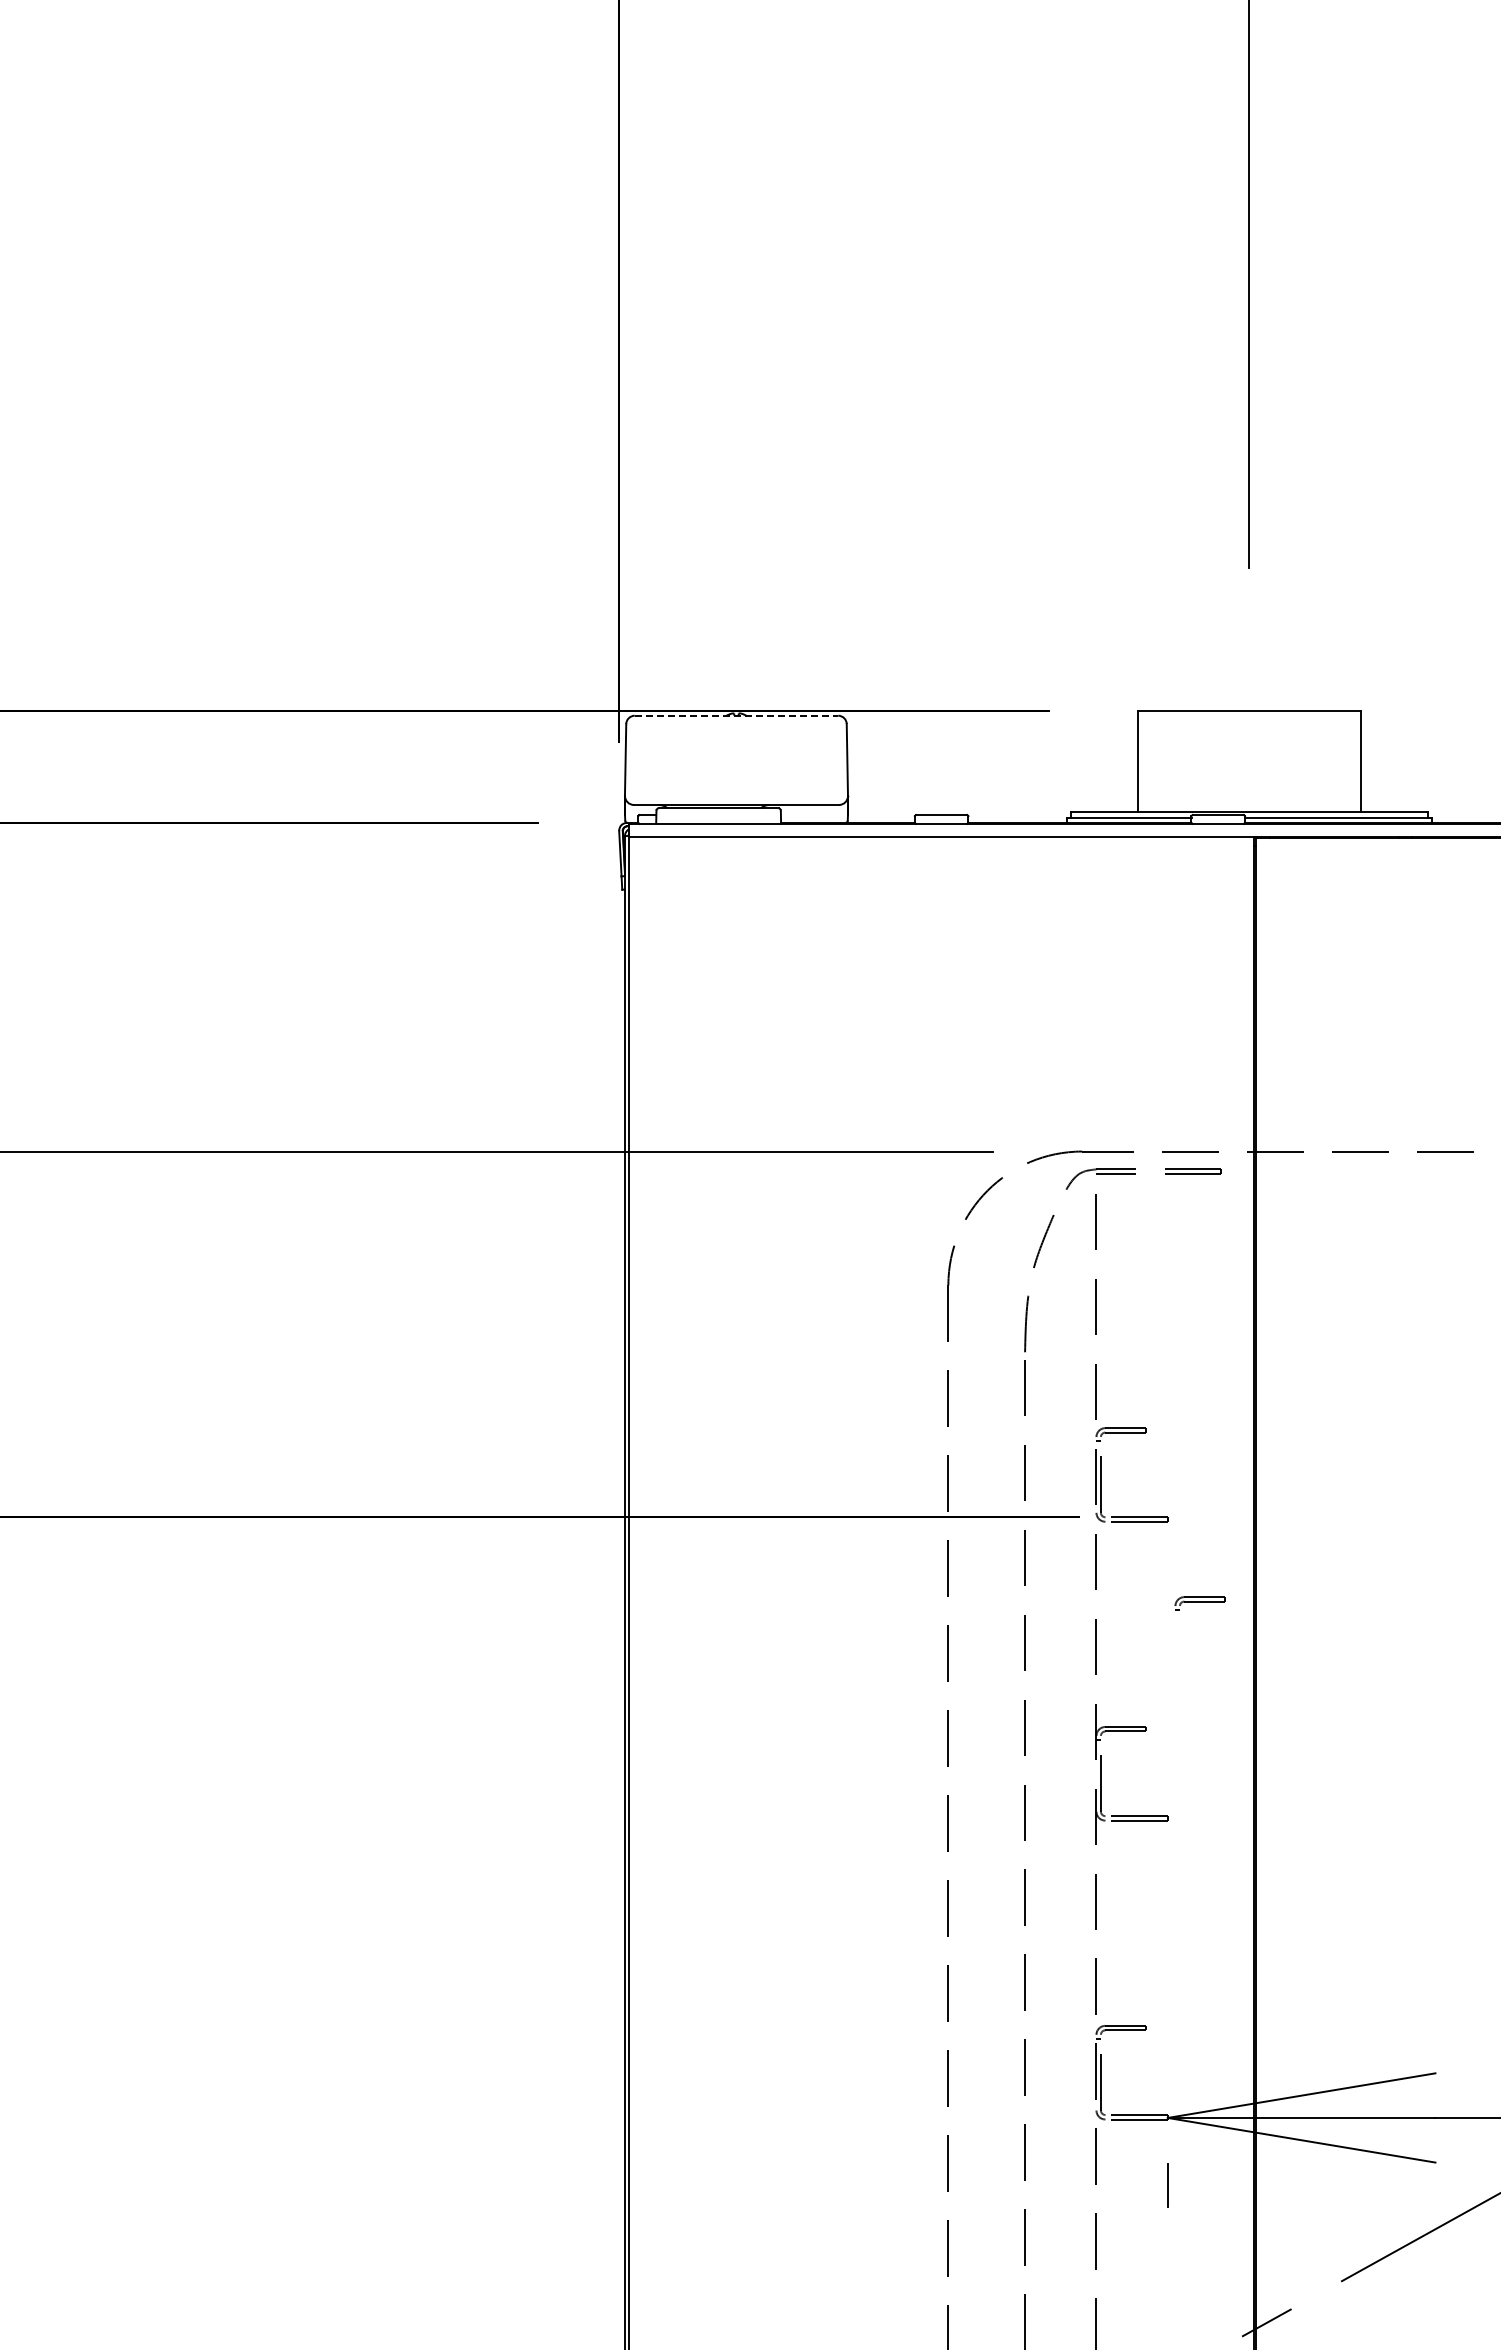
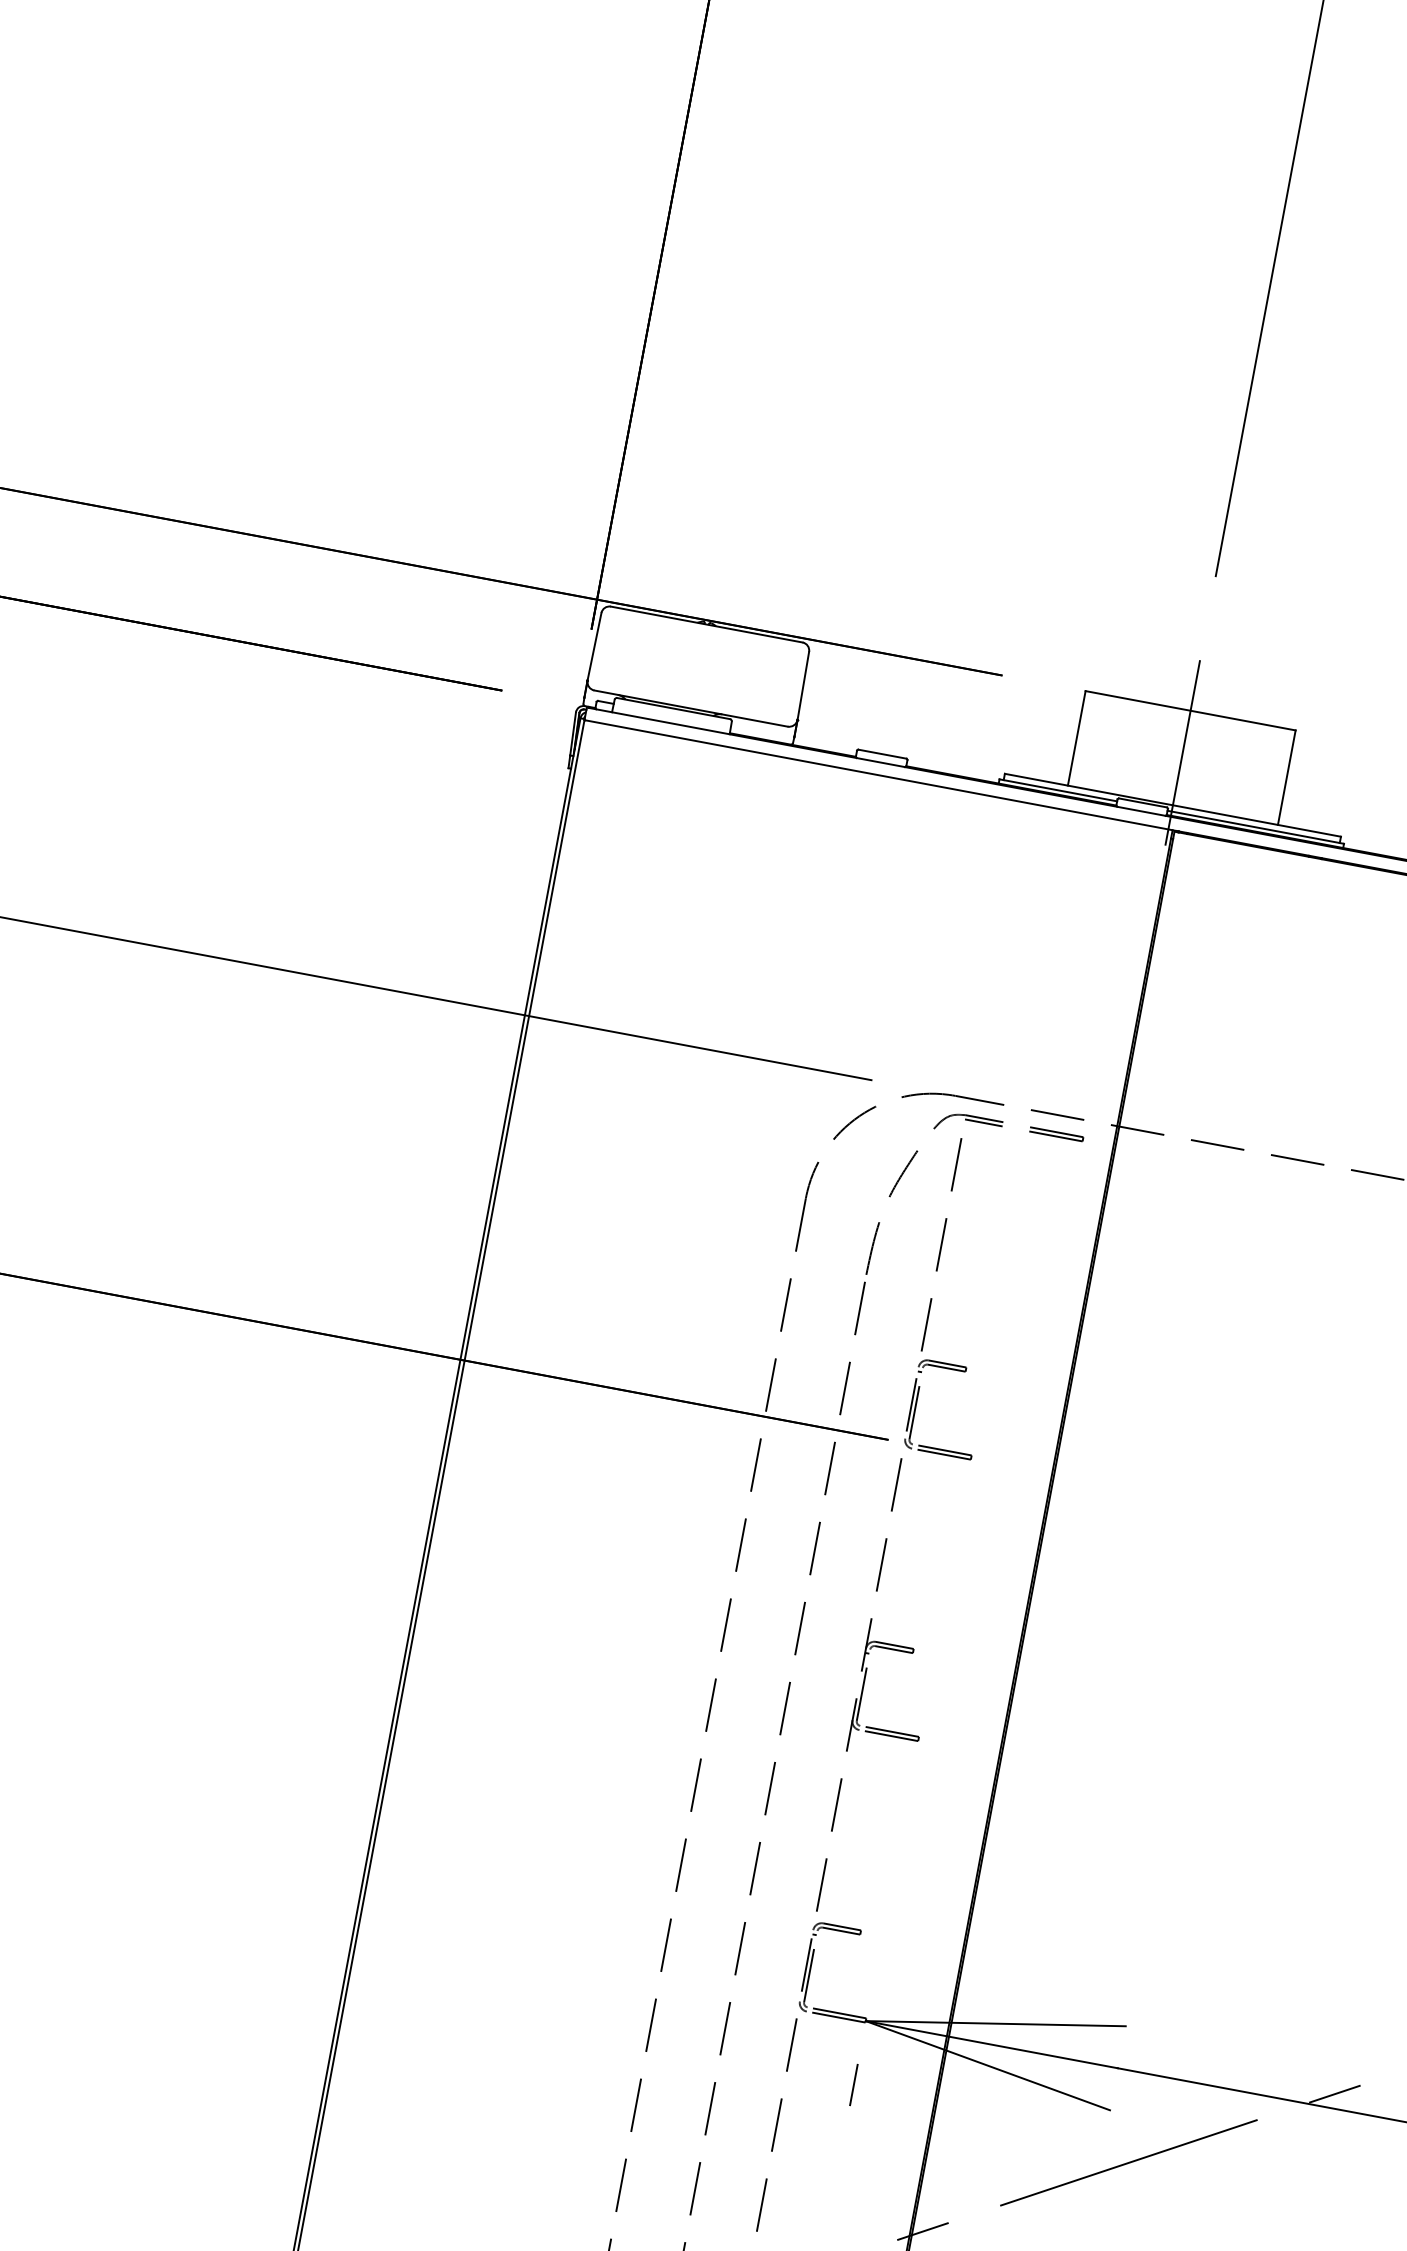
line: (736, 715) -> (706, 624), dashed -> solid
line: (1249, 755) -> (1182, 752), added
part: (1199, 1603) -> (986, 1542), removed

